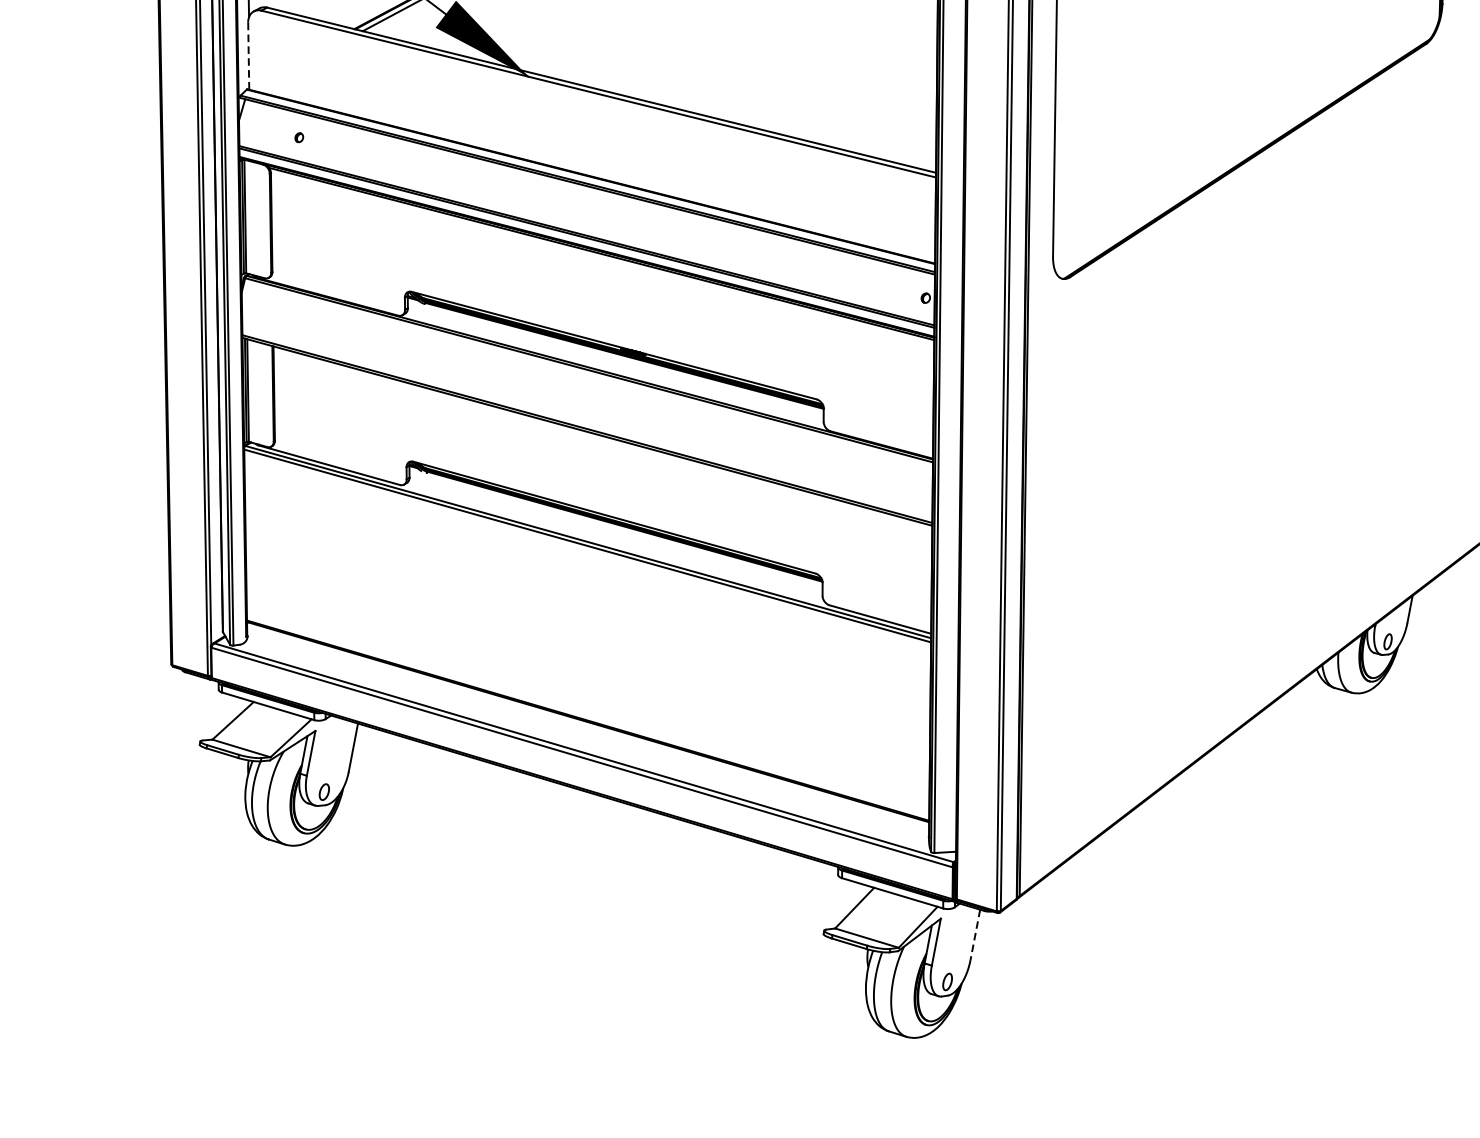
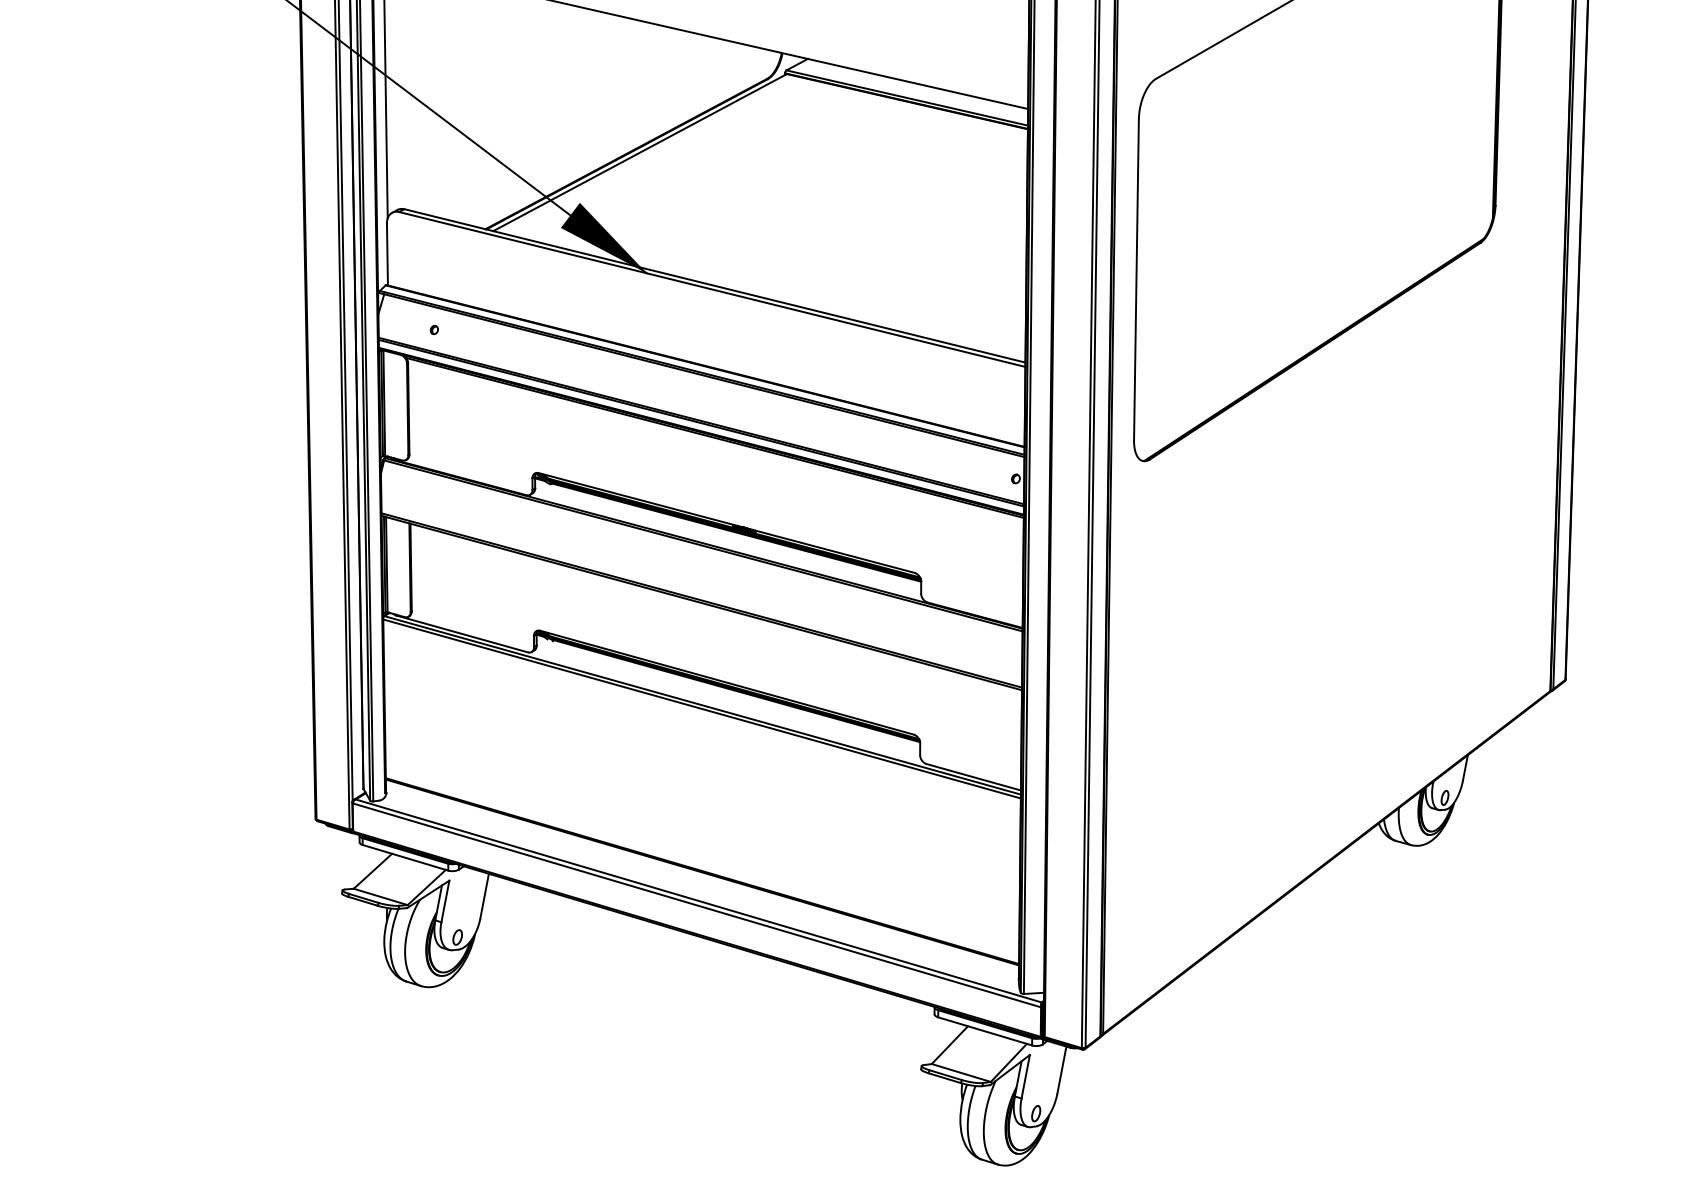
line: (248, 56) -> (387, 254), dashed -> solid
line: (974, 934) -> (1061, 1069), dashed -> solid

